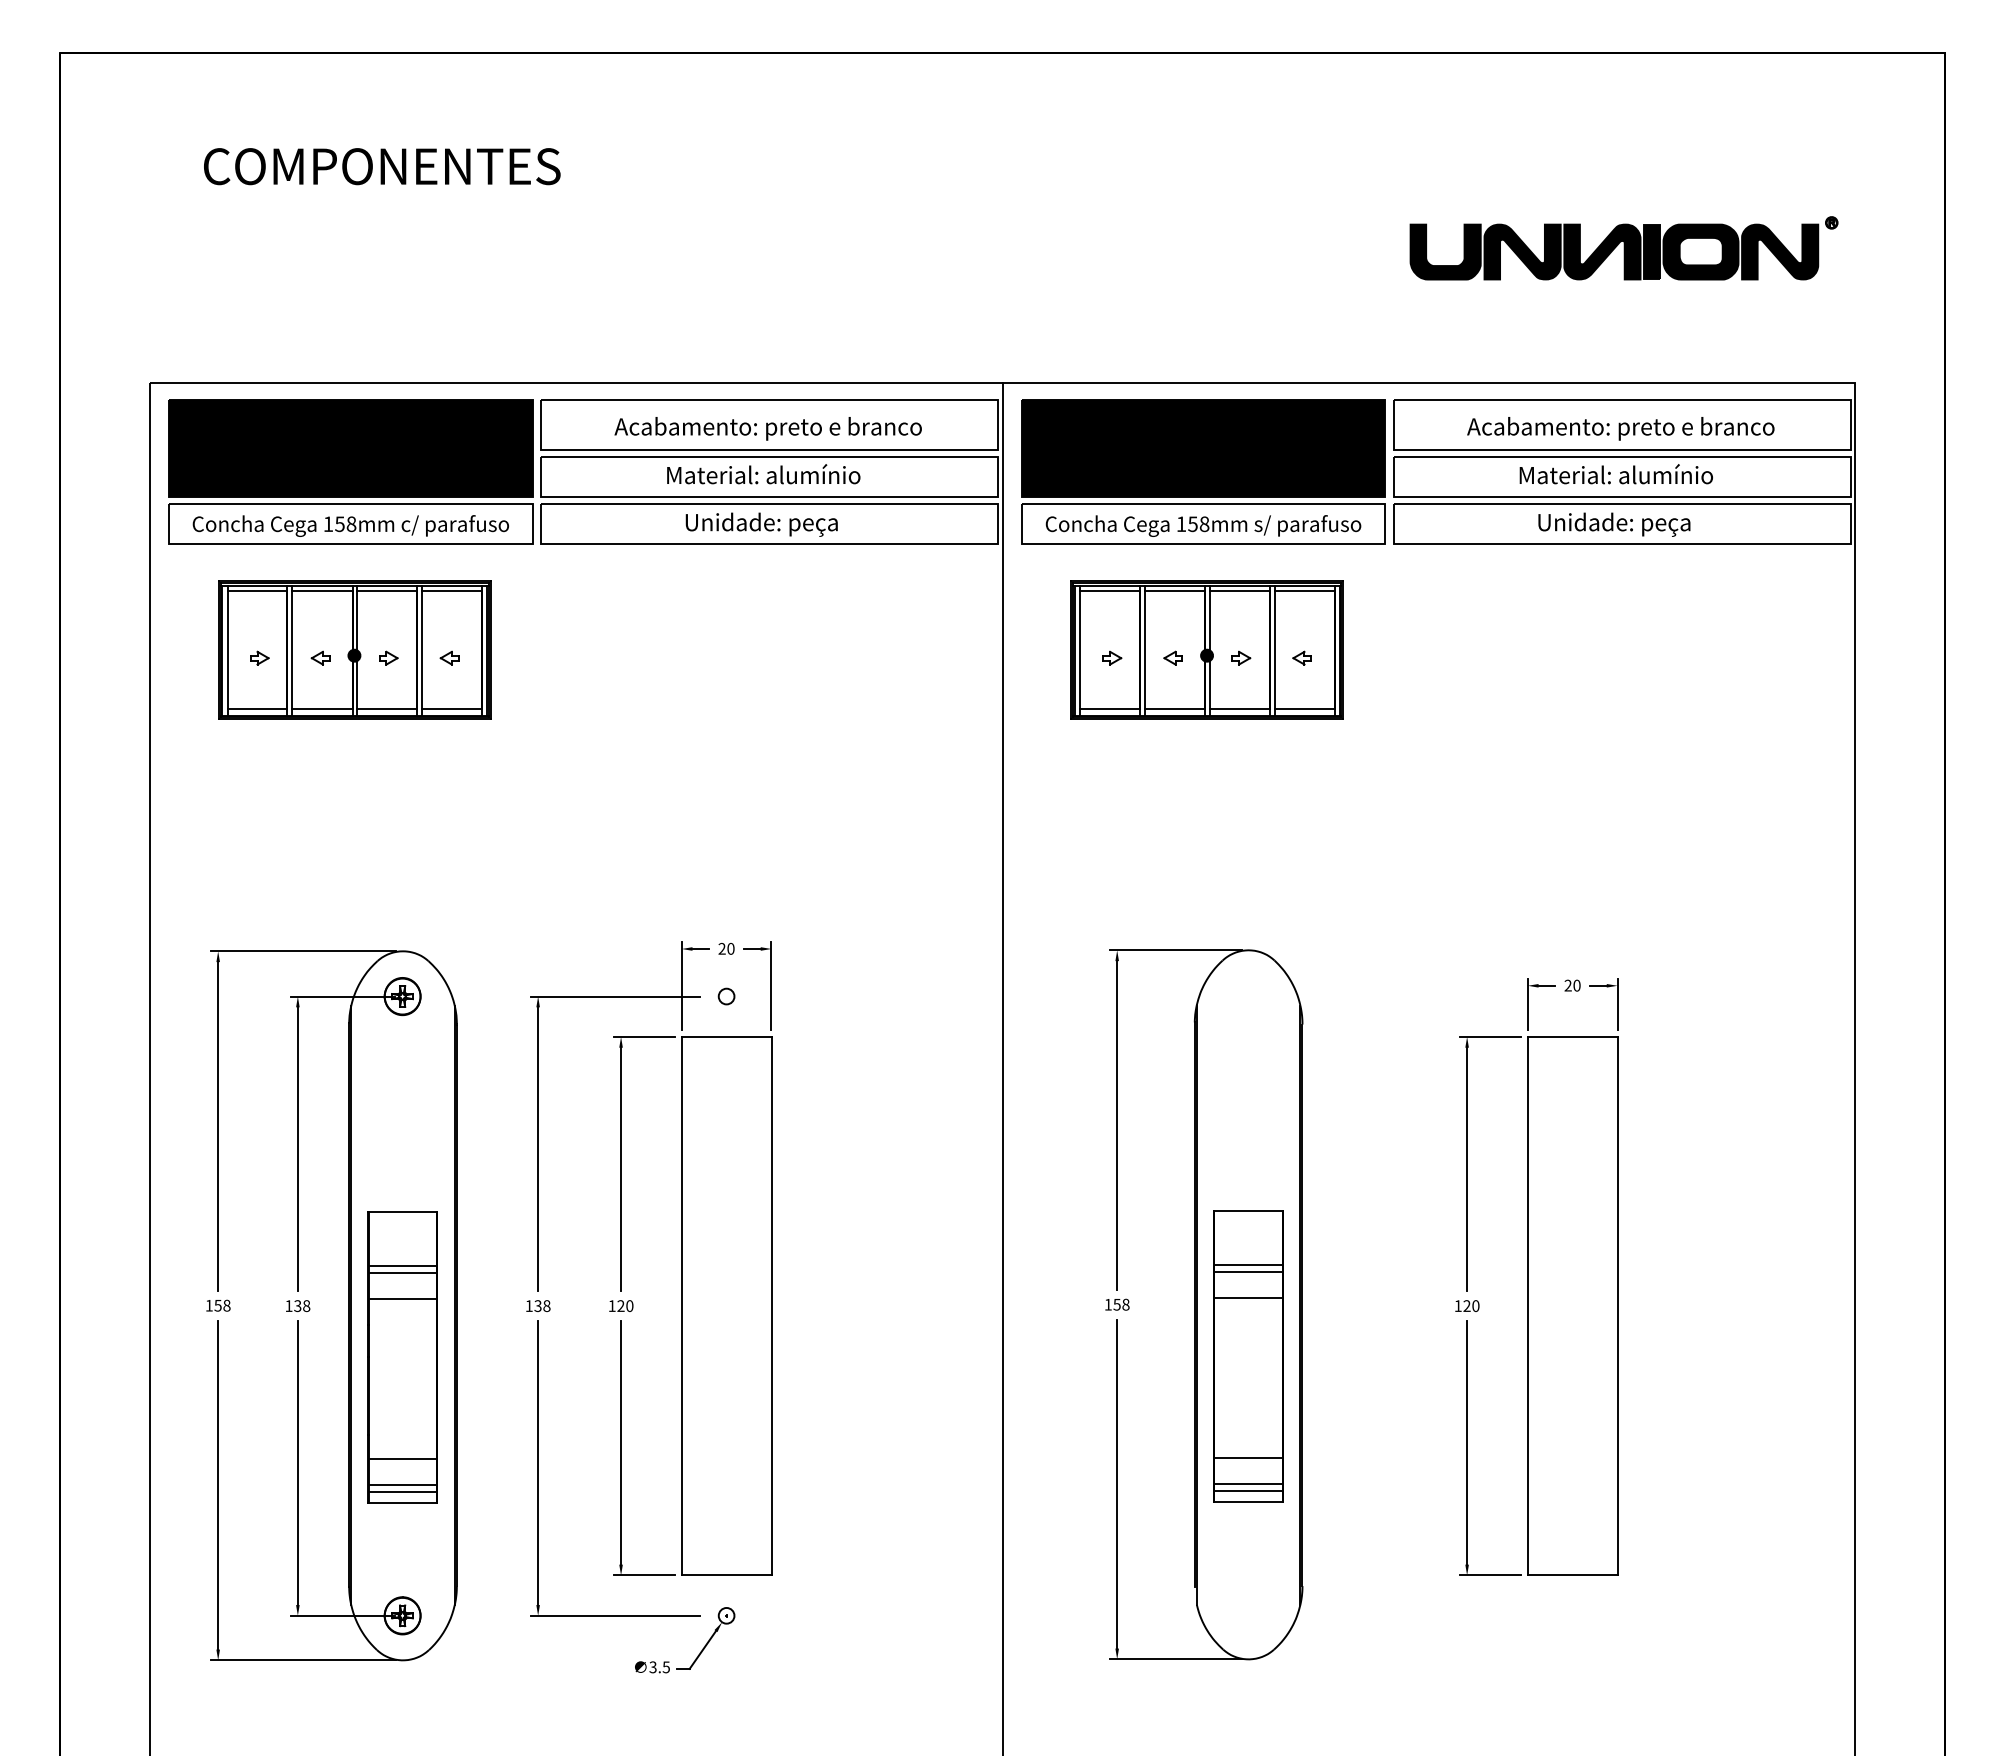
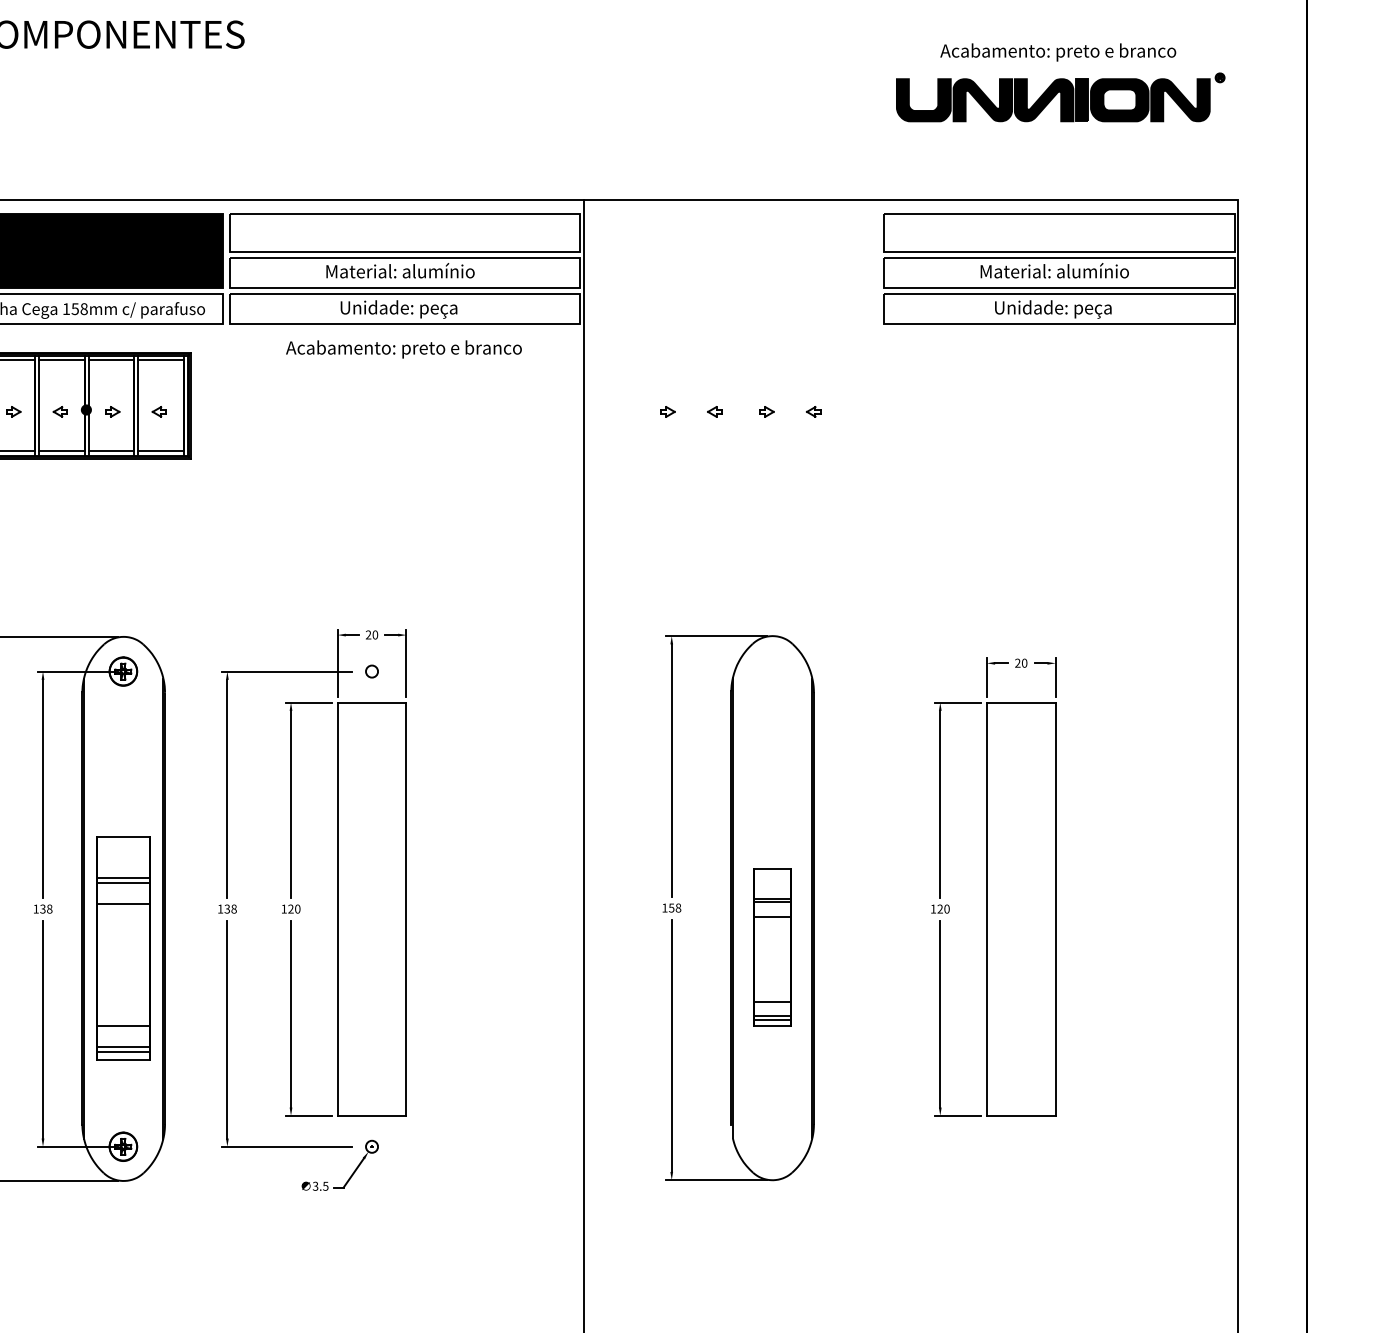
text: (767, 428) -> (403, 349), moved
text: (1620, 428) -> (1057, 52), moved
part: (1203, 471) -> (737, 268), removed
part: (1206, 649) -> (740, 405), removed
part: (1248, 1356) -> (772, 947), size x0.7

